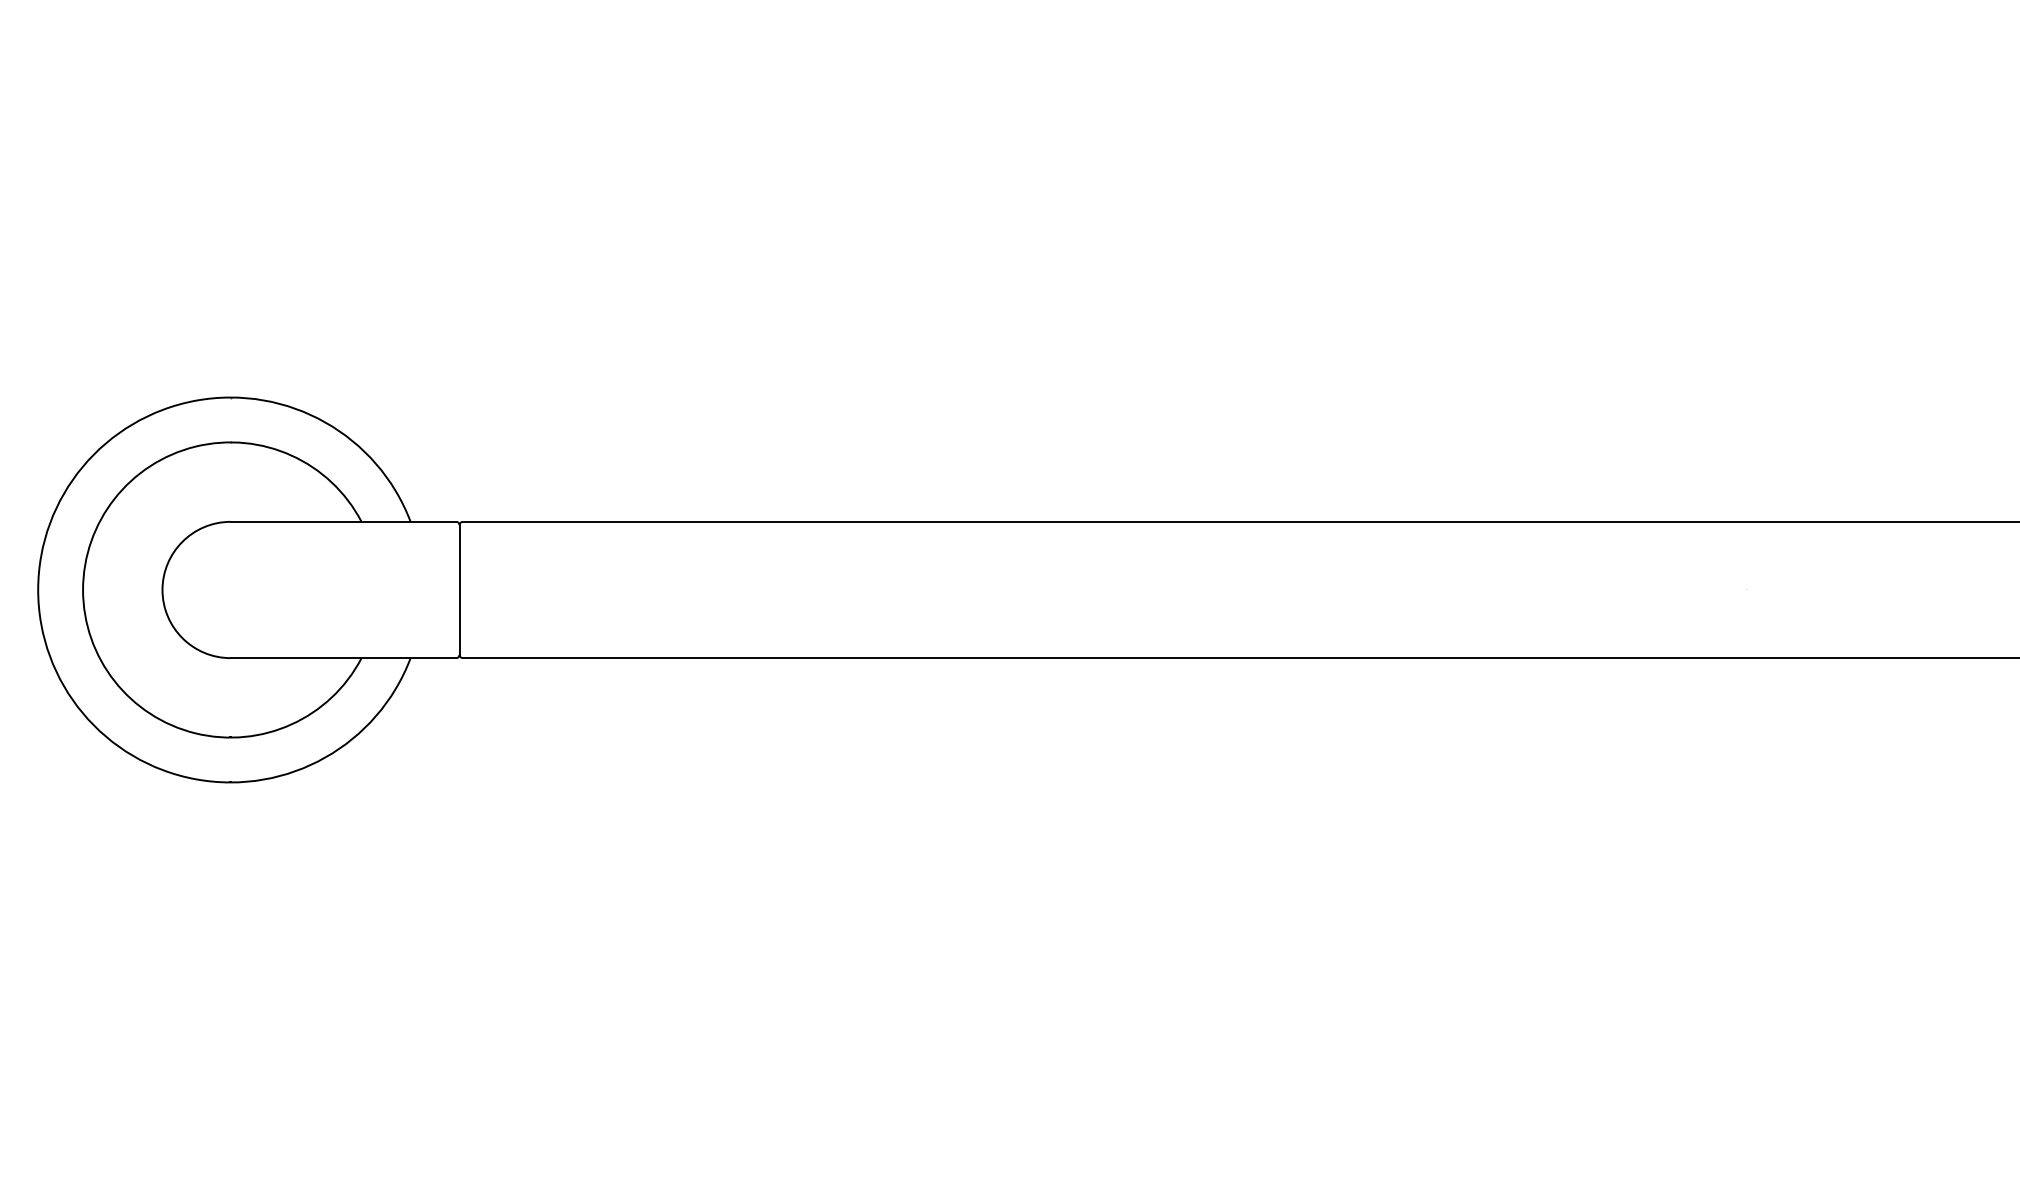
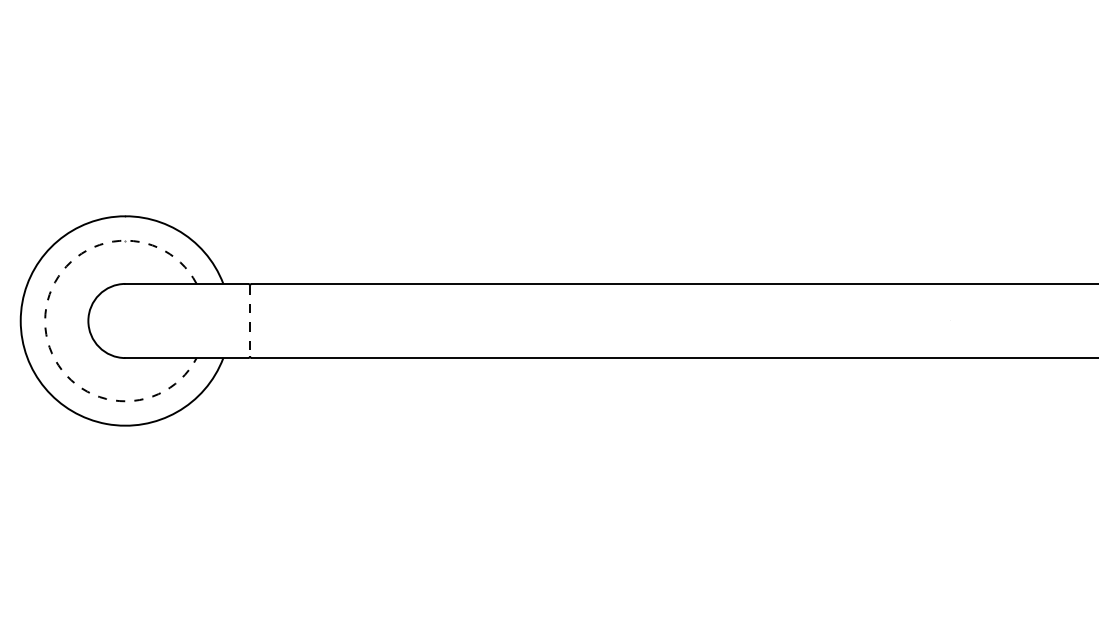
arc: (83, 590) -> (45, 321), solid -> dashed
line: (460, 590) -> (250, 321), solid -> dashed

